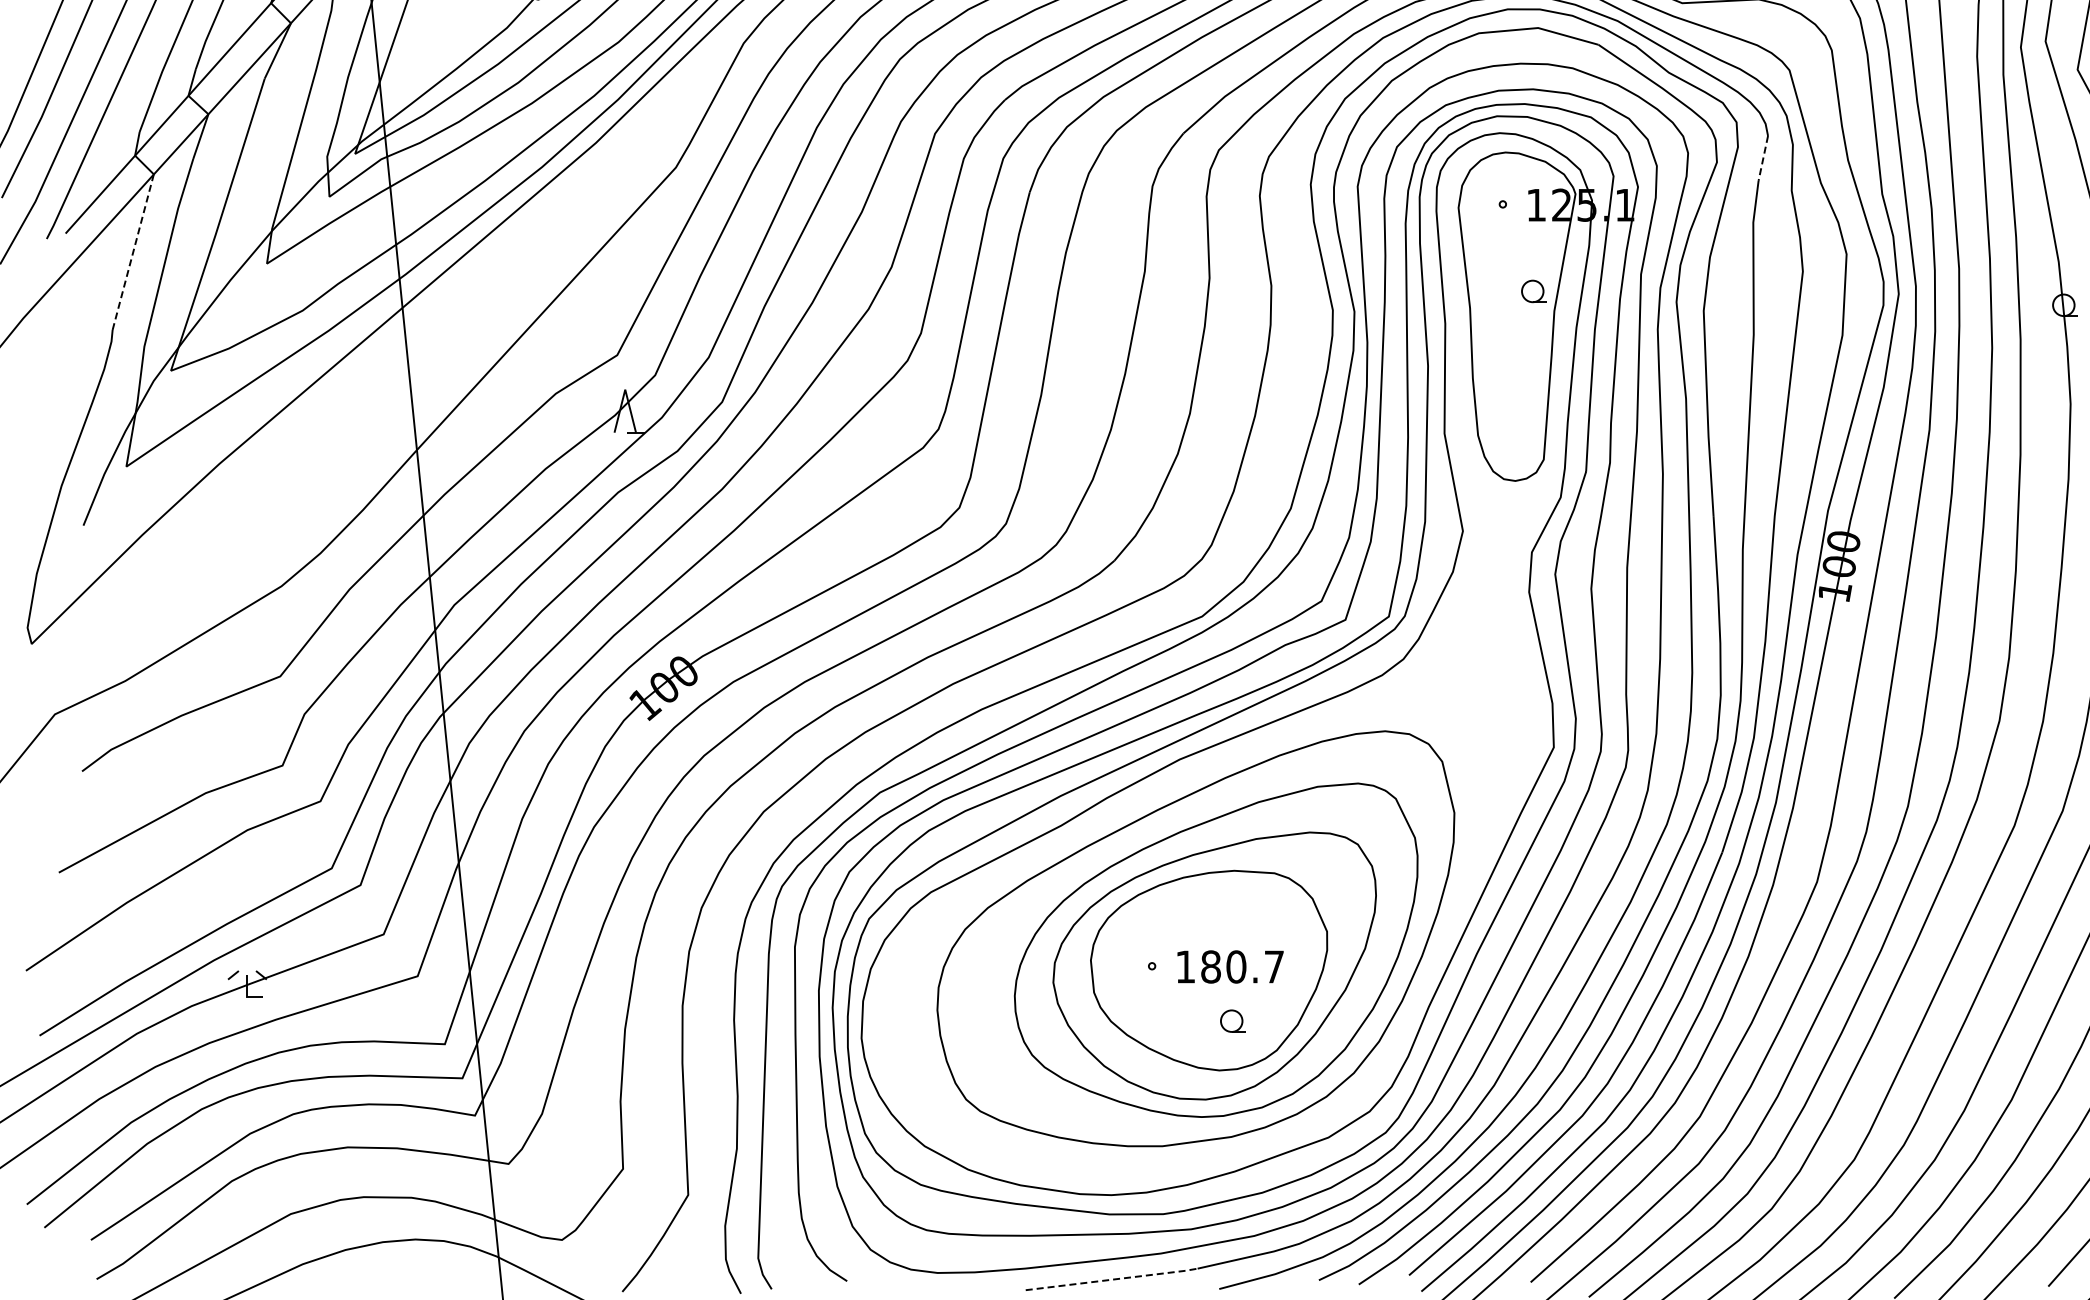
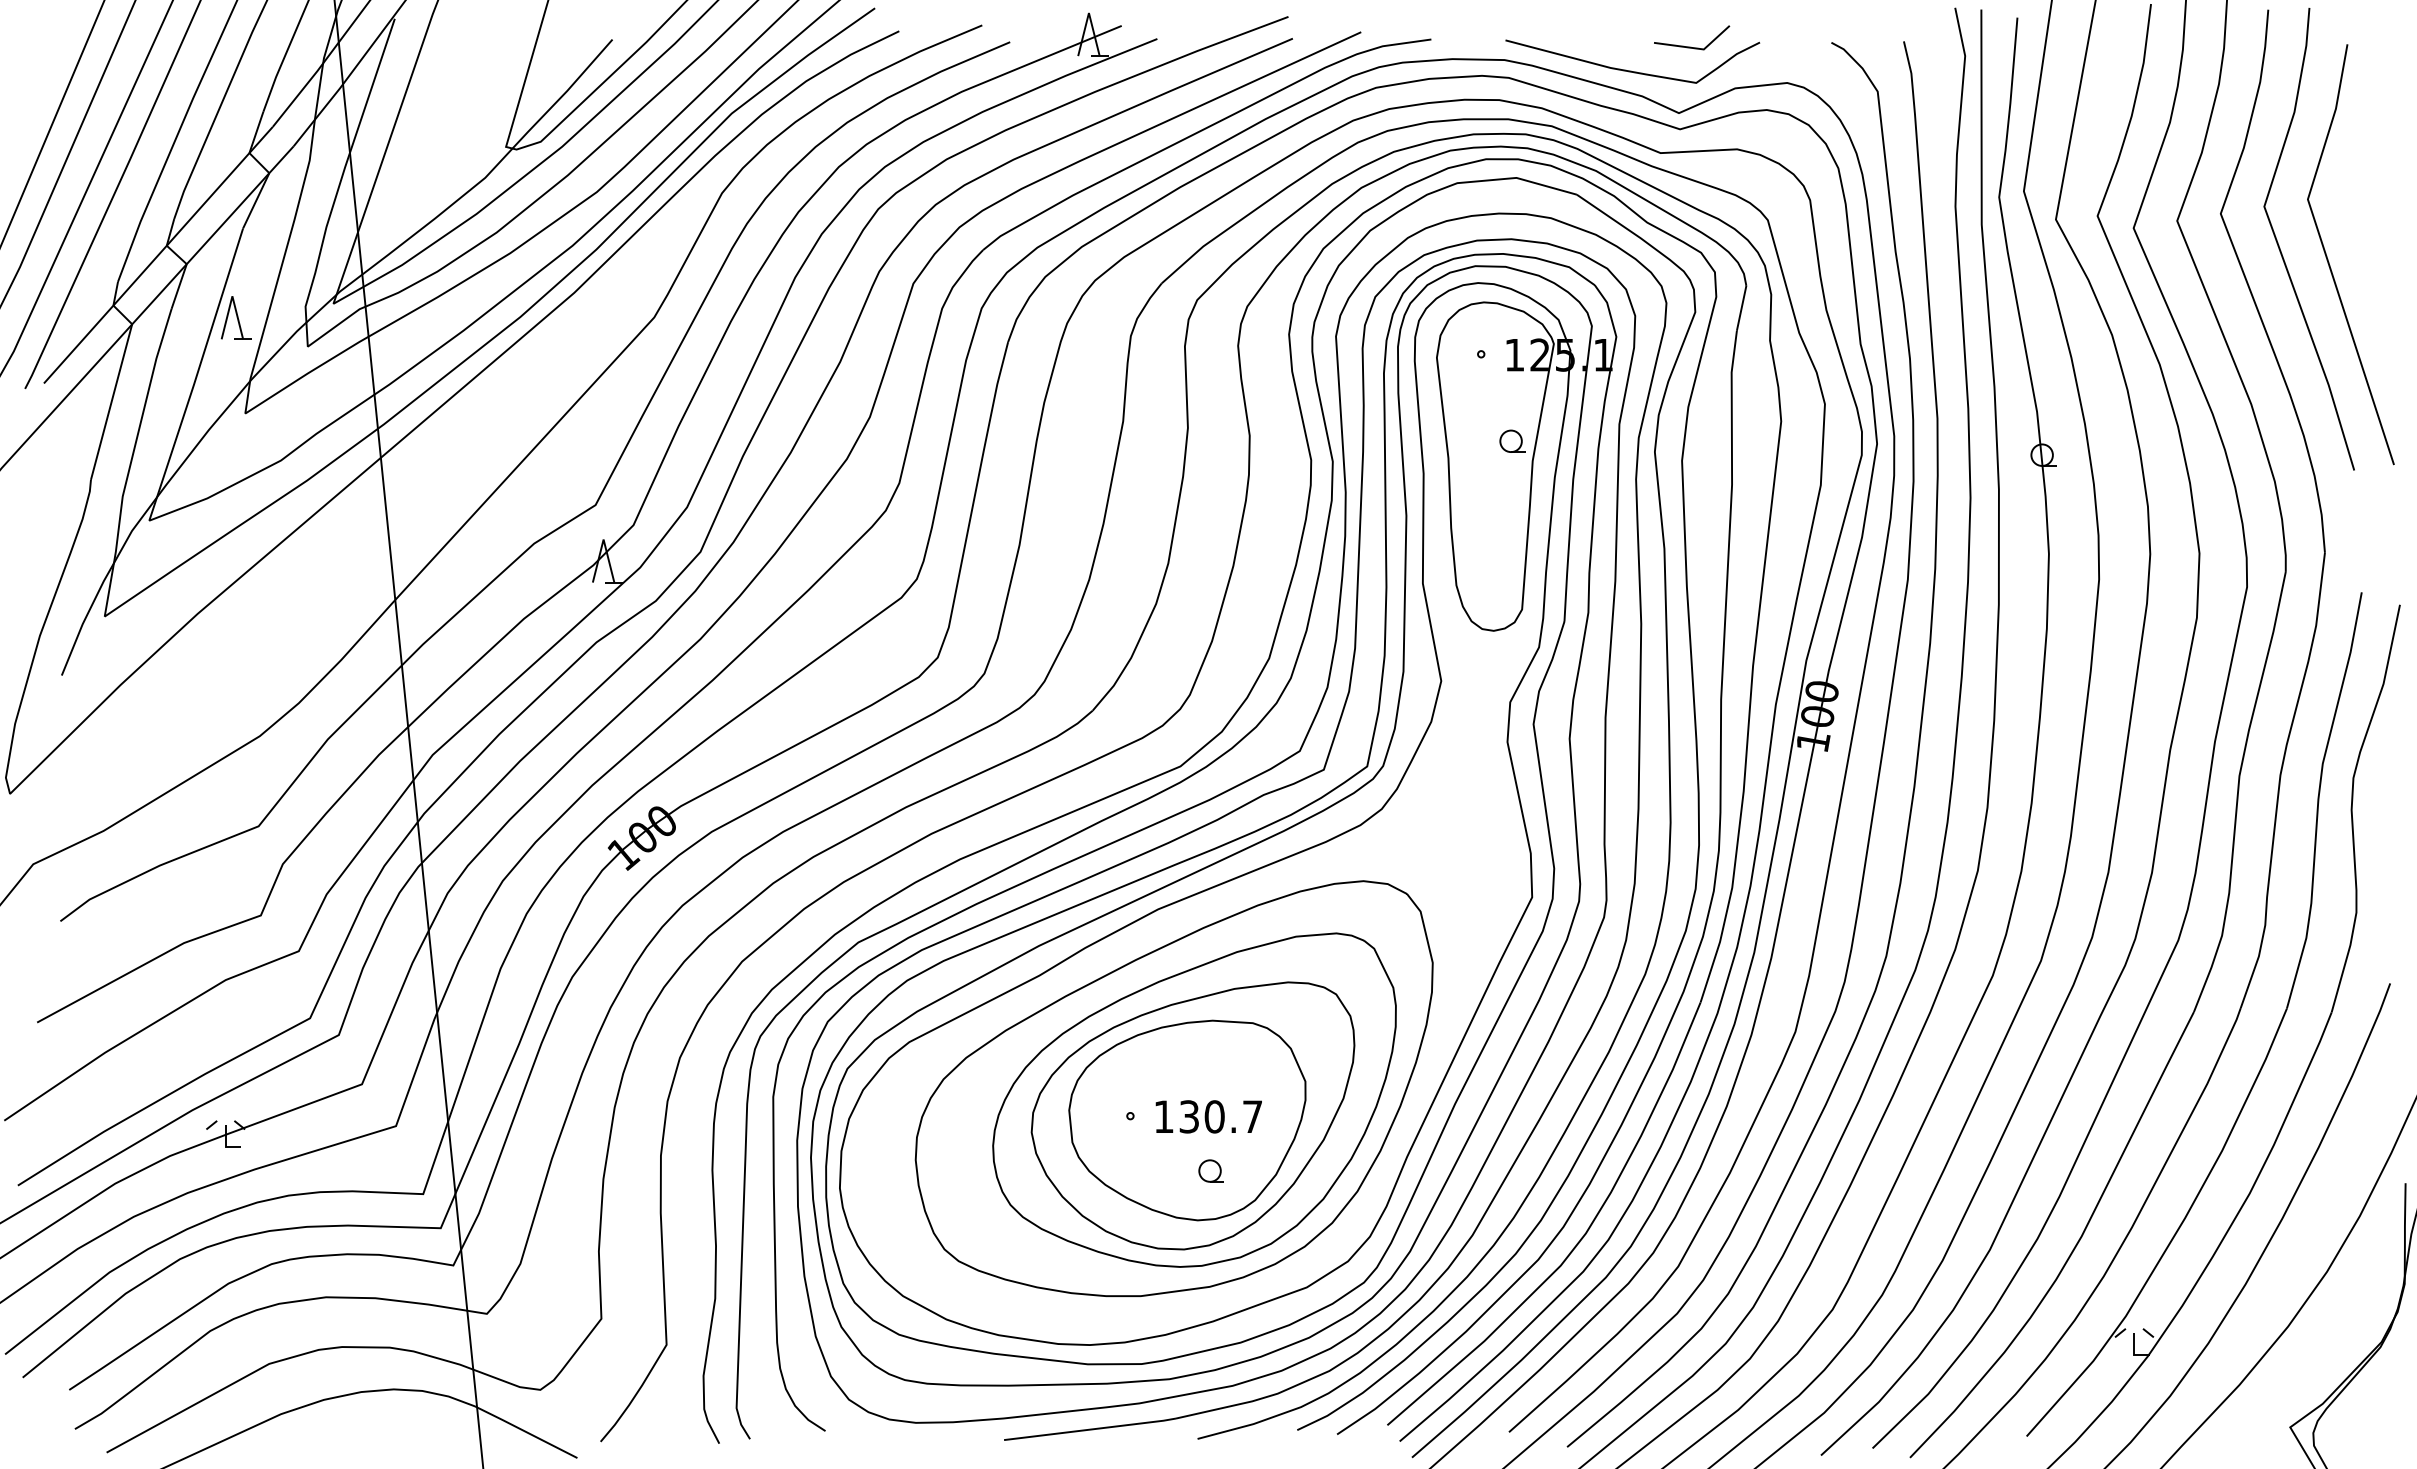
line: (1763, 158) -> (1741, 308), dashed -> solid
part: (257, 167) -> (235, 317), added
line: (133, 252) -> (111, 402), dashed -> solid
text: (1211, 966) -> (1189, 1116), 180.7 -> 130.7
line: (1113, 1279) -> (1091, 1429), dashed -> solid

